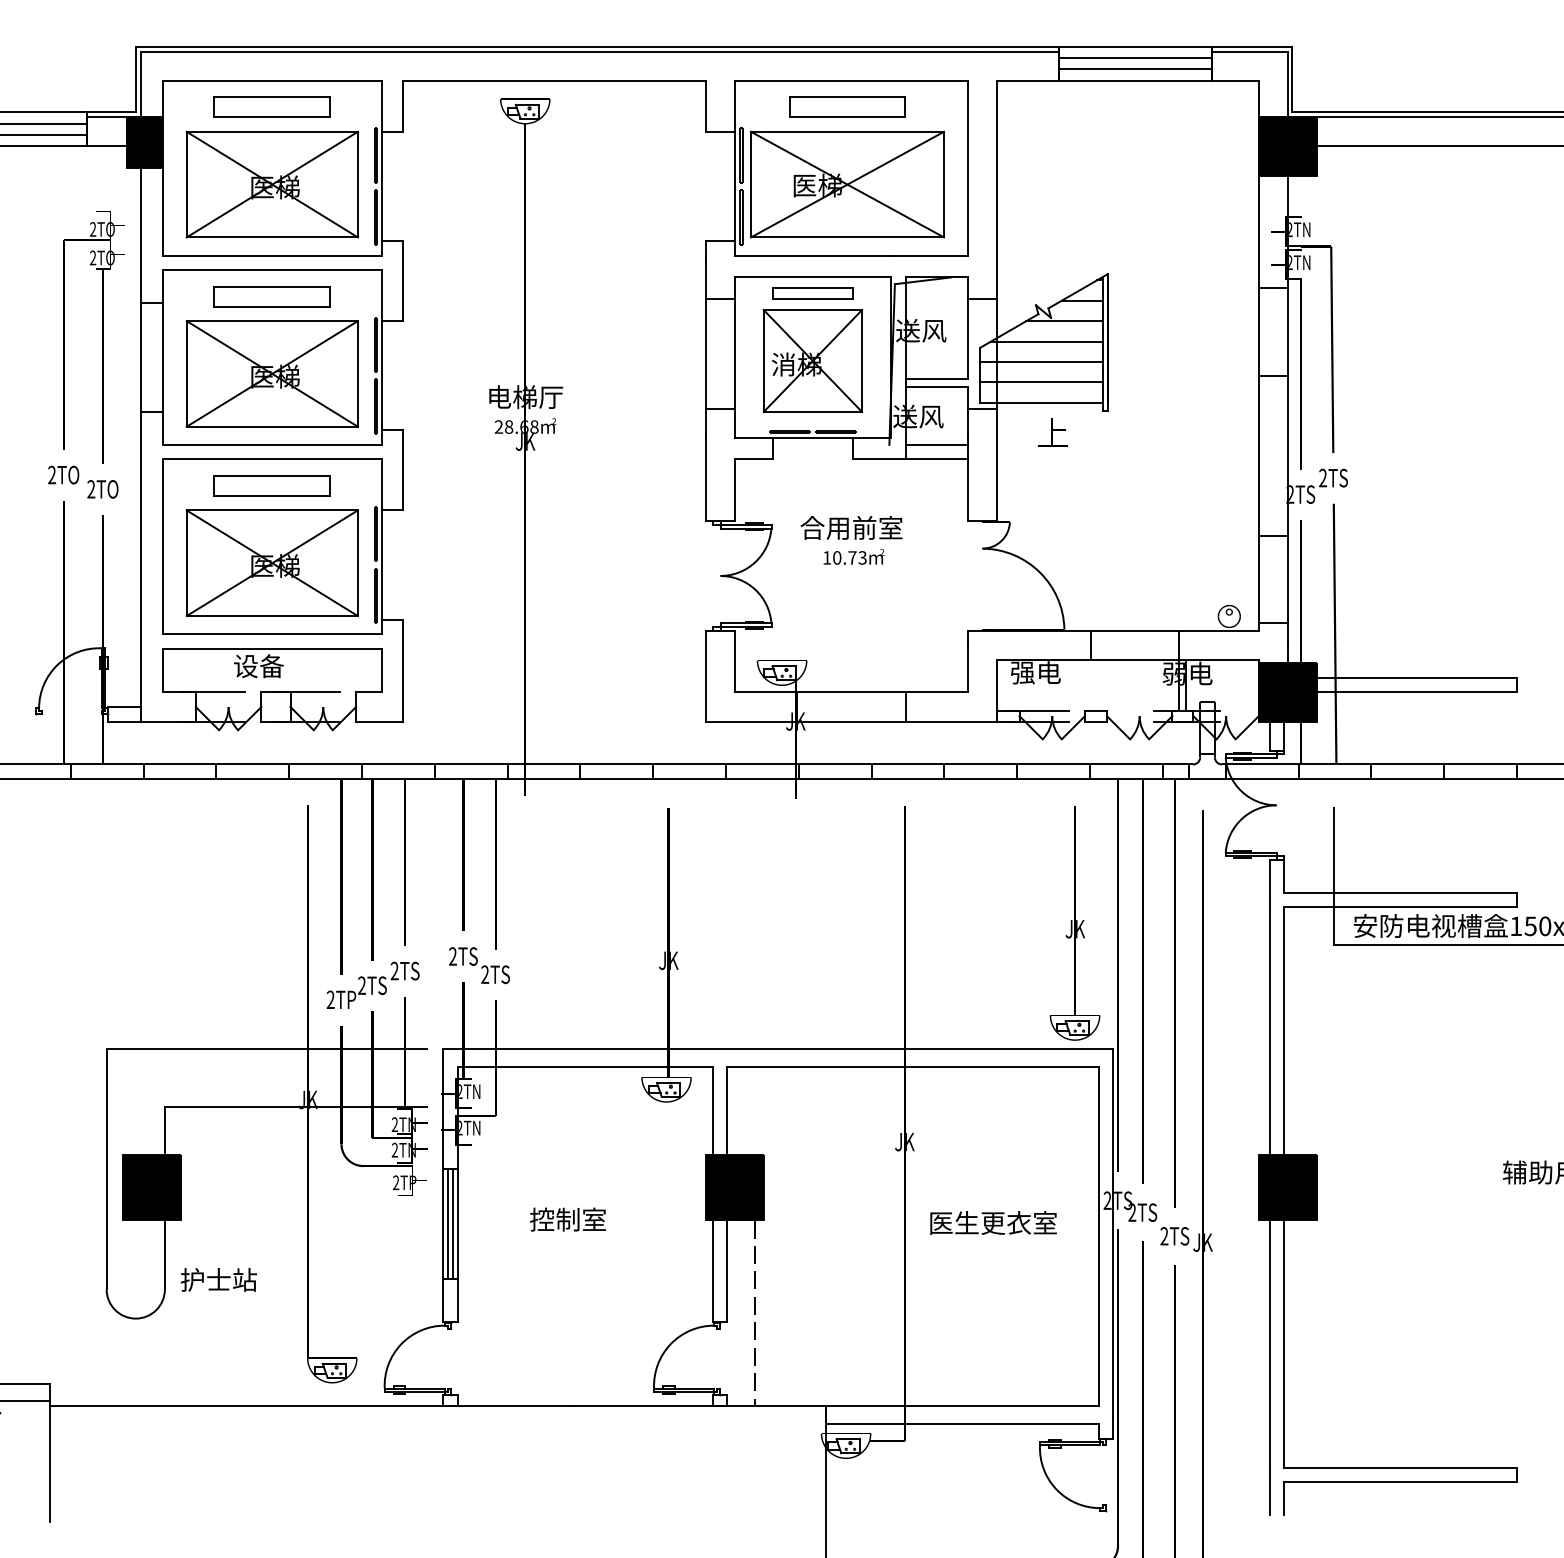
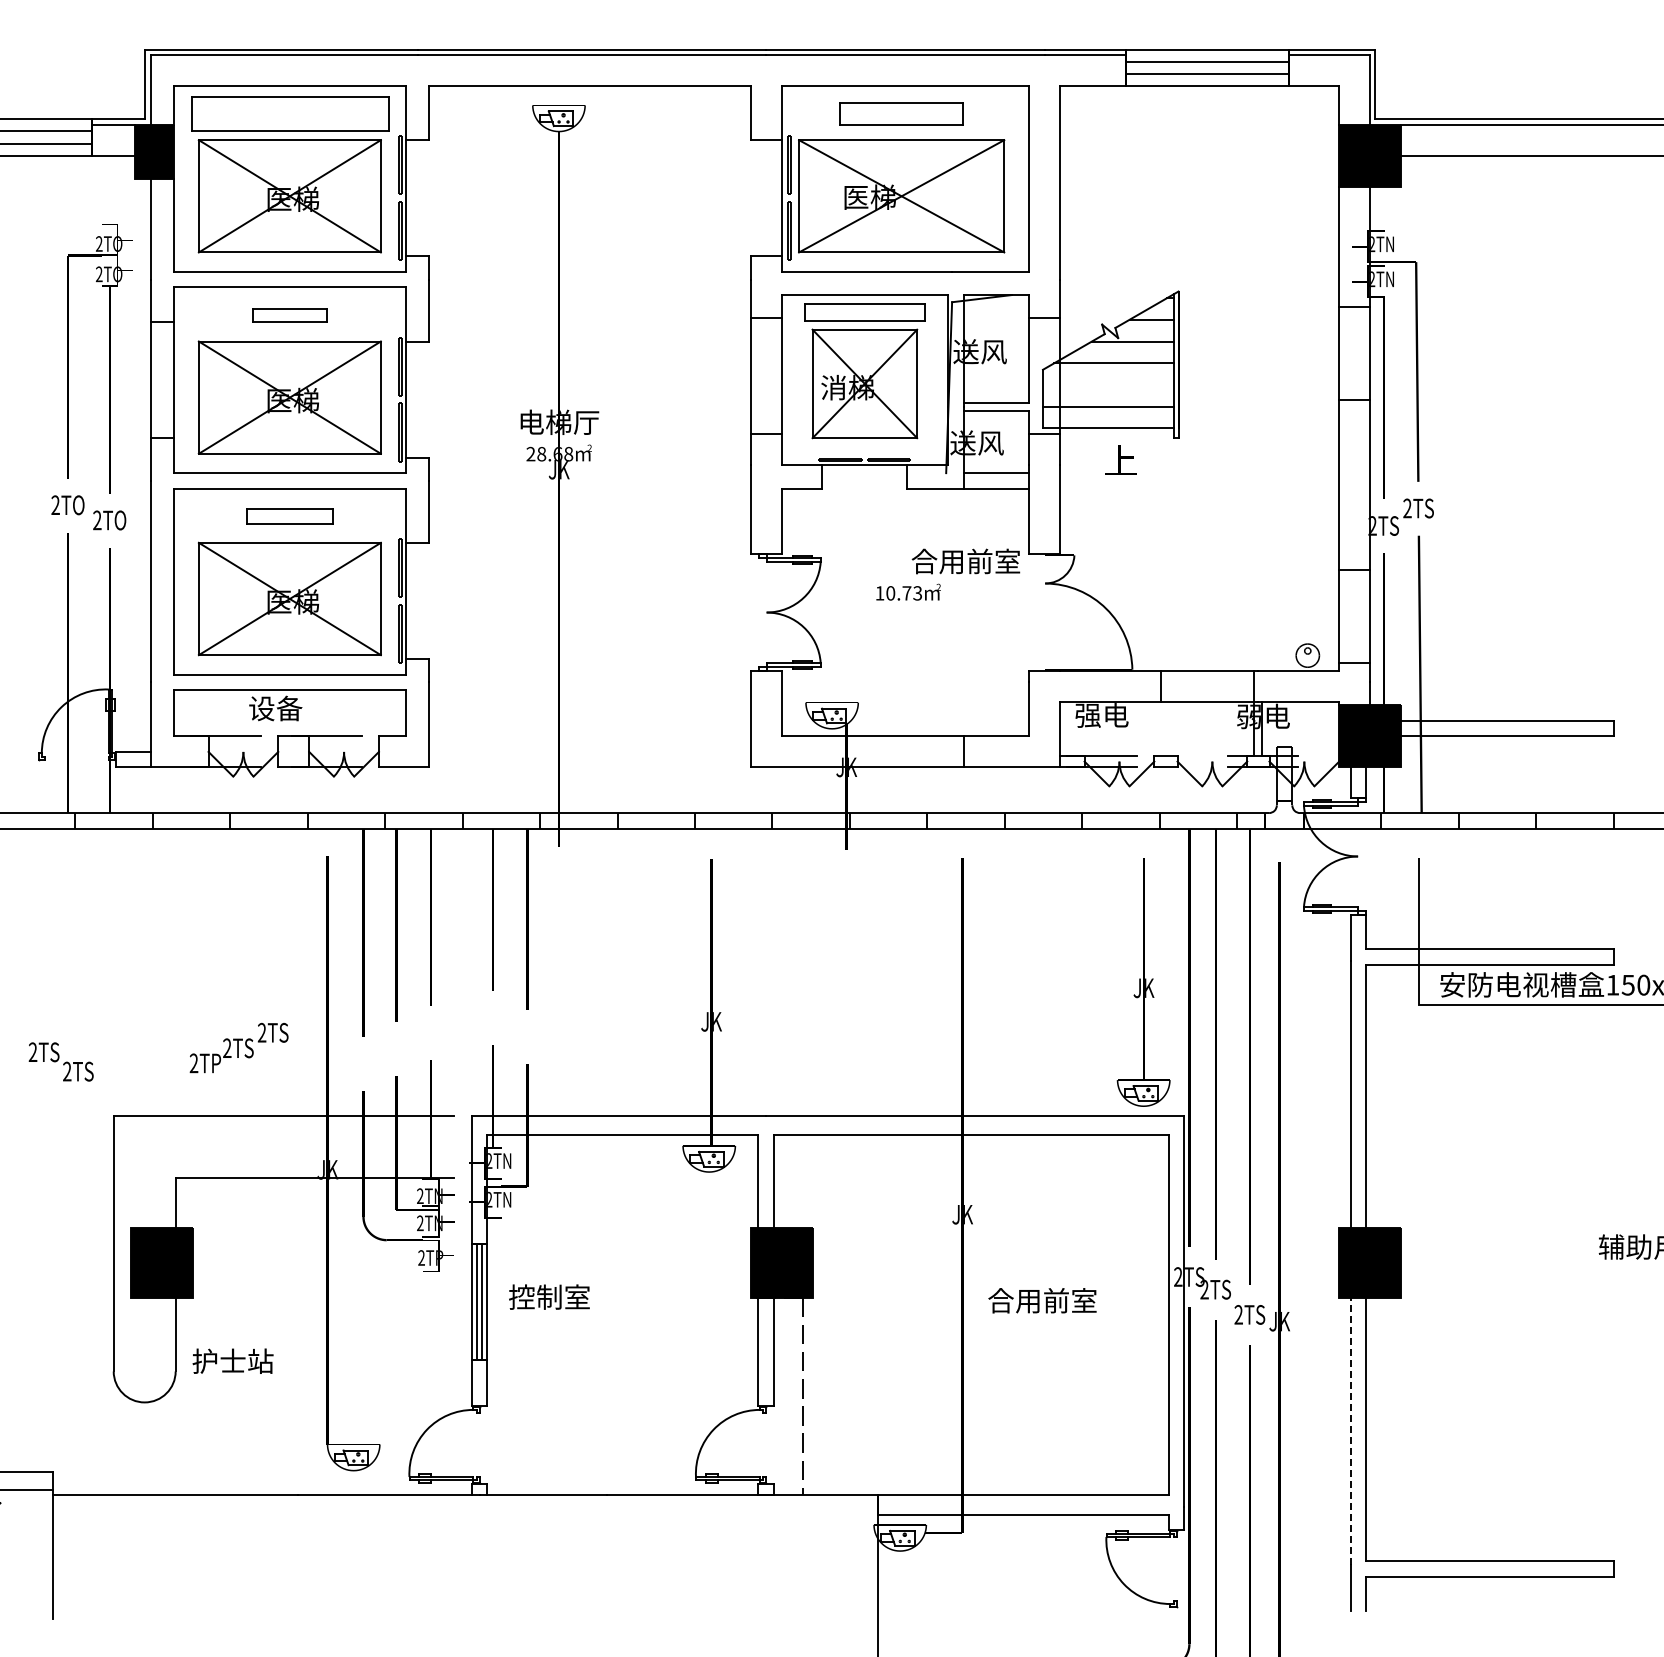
part: (271, 106) -> (289, 113), size x1.6
part: (812, 292) -> (864, 311), size x1.4
part: (271, 296) -> (289, 315), size x0.6
line: (1041, 361) -> (1107, 384), removed
part: (271, 485) -> (289, 516), size x0.7
text: (851, 527) -> (965, 561), moved
text: (478, 965) -> (60, 1061), moved
text: (372, 984) -> (238, 1047), moved
text: (568, 1219) -> (549, 1296), moved
text: (993, 1222) -> (1056, 1300), 医生更衣室 -> 合用前室
line: (1269, 1345) -> (1350, 1431), solid -> dashed

